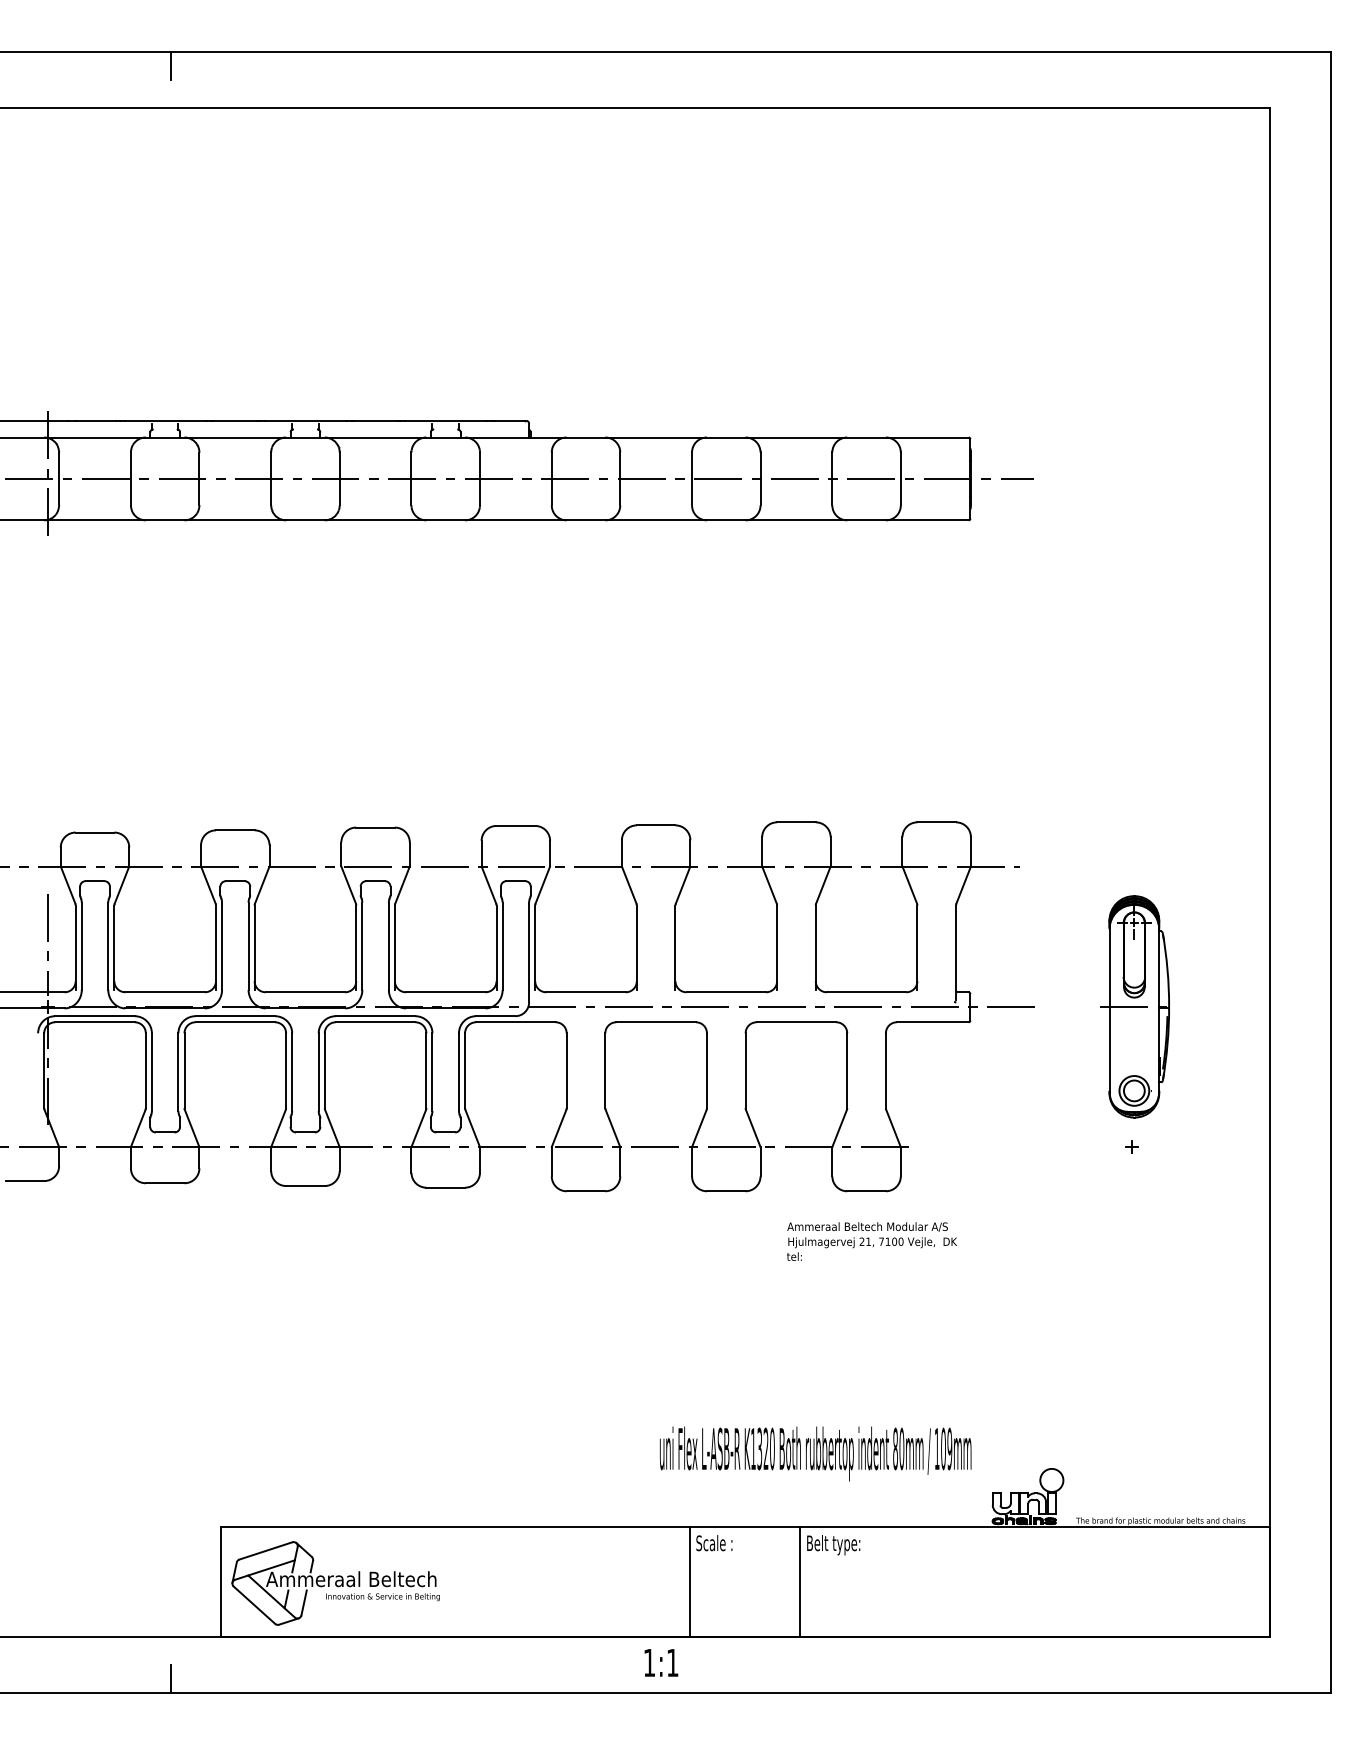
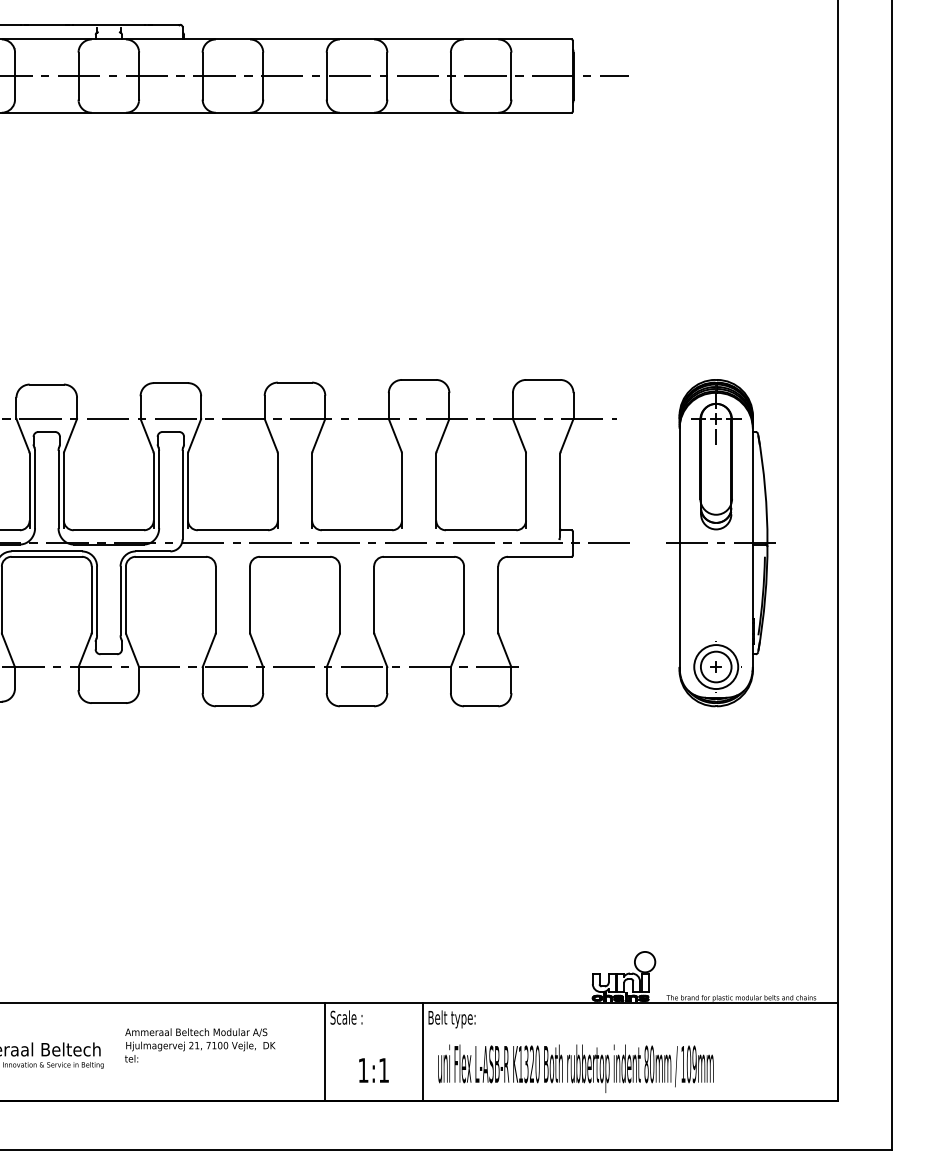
part: (1137, 1006) -> (720, 542), size x1.67
text: (871, 1241) -> (199, 1045), moved
text: (815, 1453) -> (575, 1068), moved
text: (661, 1662) -> (374, 1070), moved

